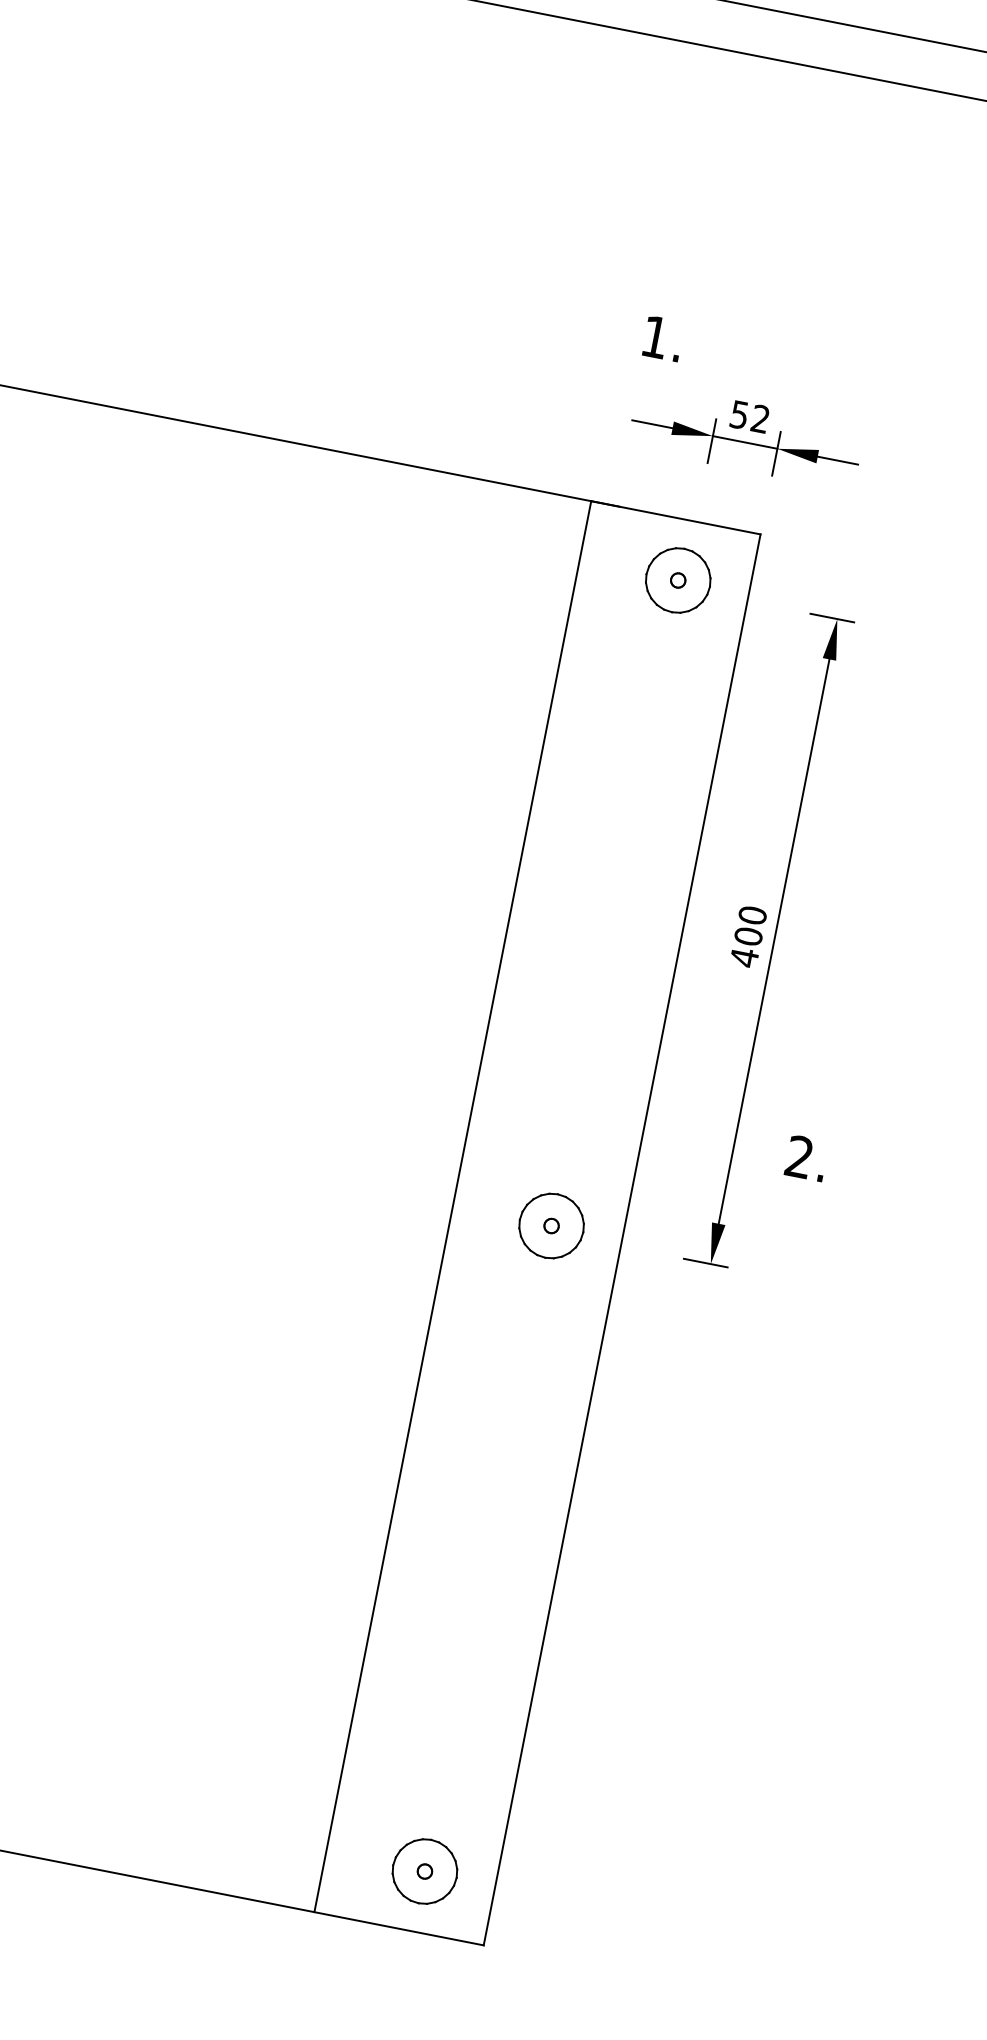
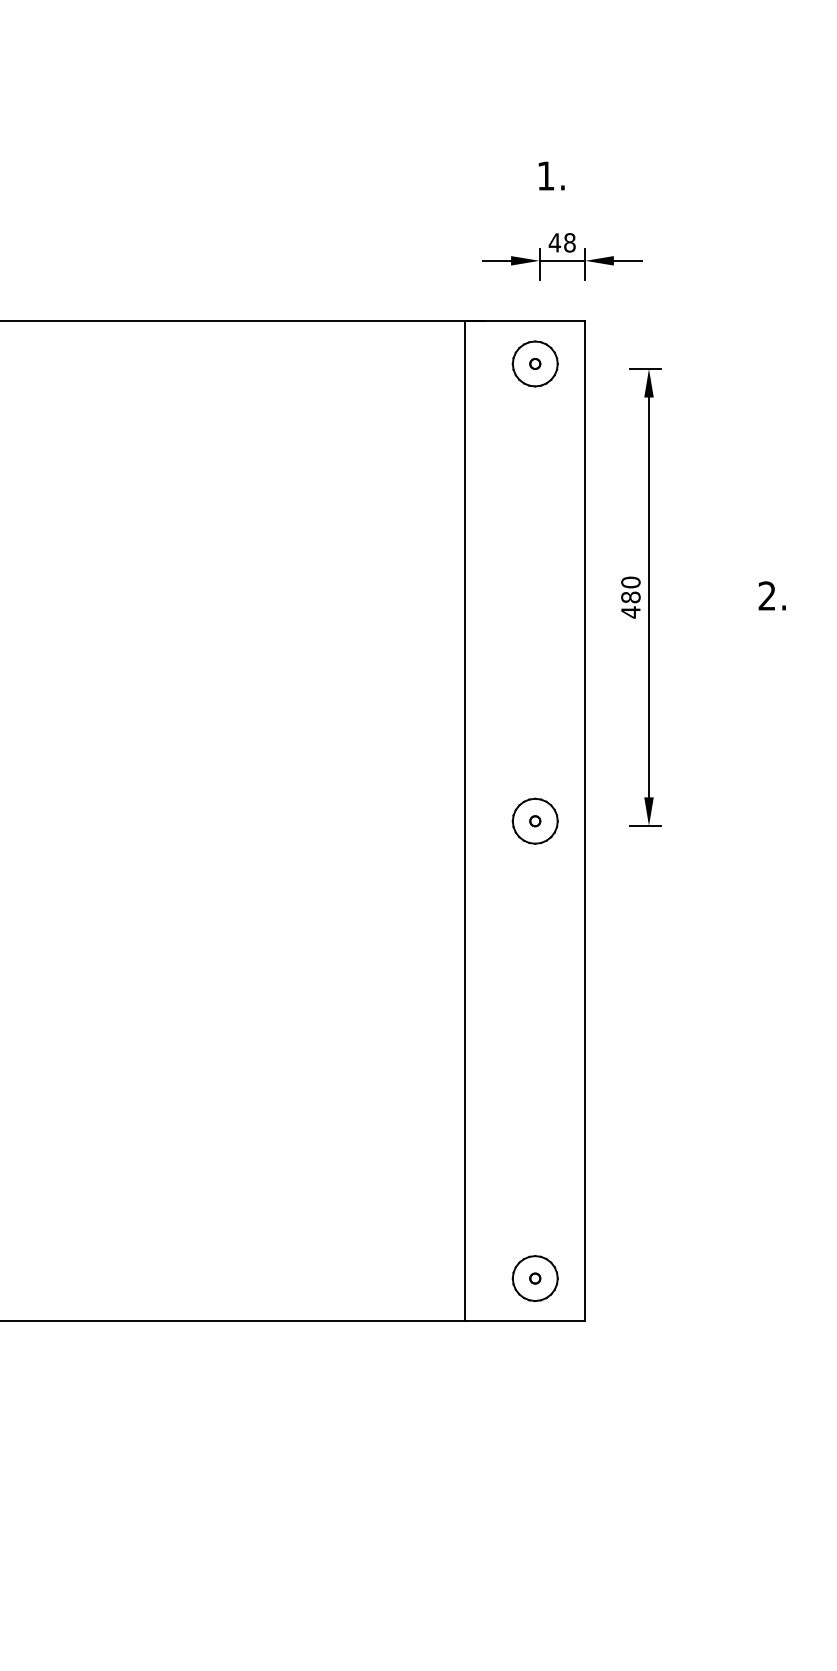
text: (663, 337) -> (551, 175), moved
text: (748, 416) -> (561, 242), 52 -> 48
text: (747, 936) -> (630, 597), 400 -> 480
text: (805, 1157) -> (771, 595), moved

